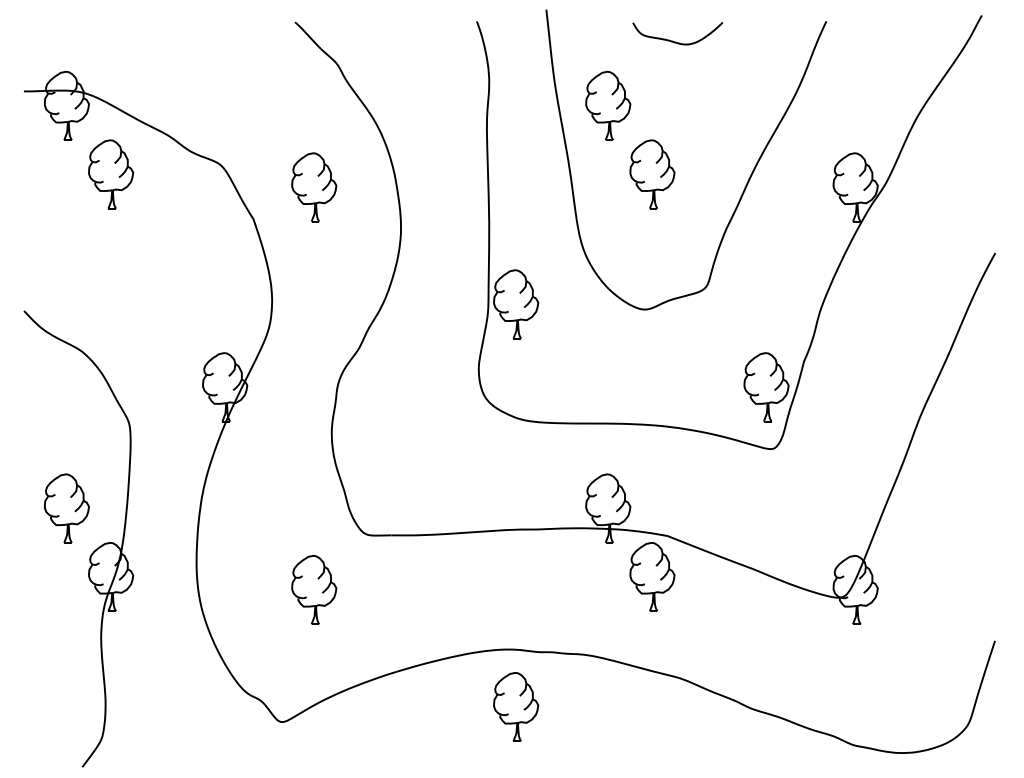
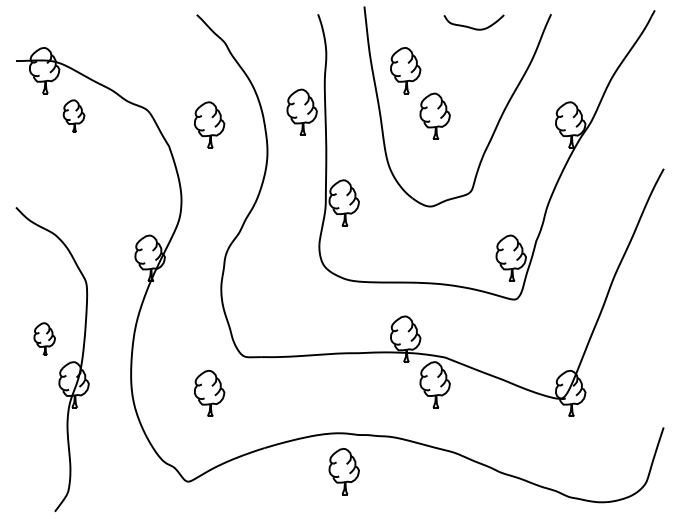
curve: (672, 39) -> (470, 26), moved
part: (452, 167) -> (301, 111), added
part: (110, 173) -> (73, 115), size x0.7
part: (66, 507) -> (44, 338), size x0.7

